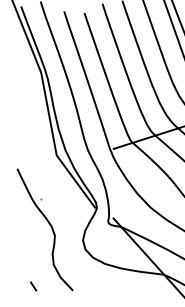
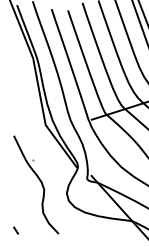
line: (34, 286) -> (16, 230), moved

